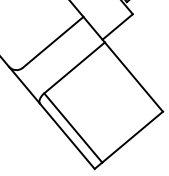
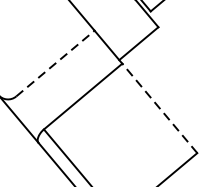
line: (53, 42) -> (55, 63), solid -> dashed
line: (133, 76) -> (159, 107), solid -> dashed

